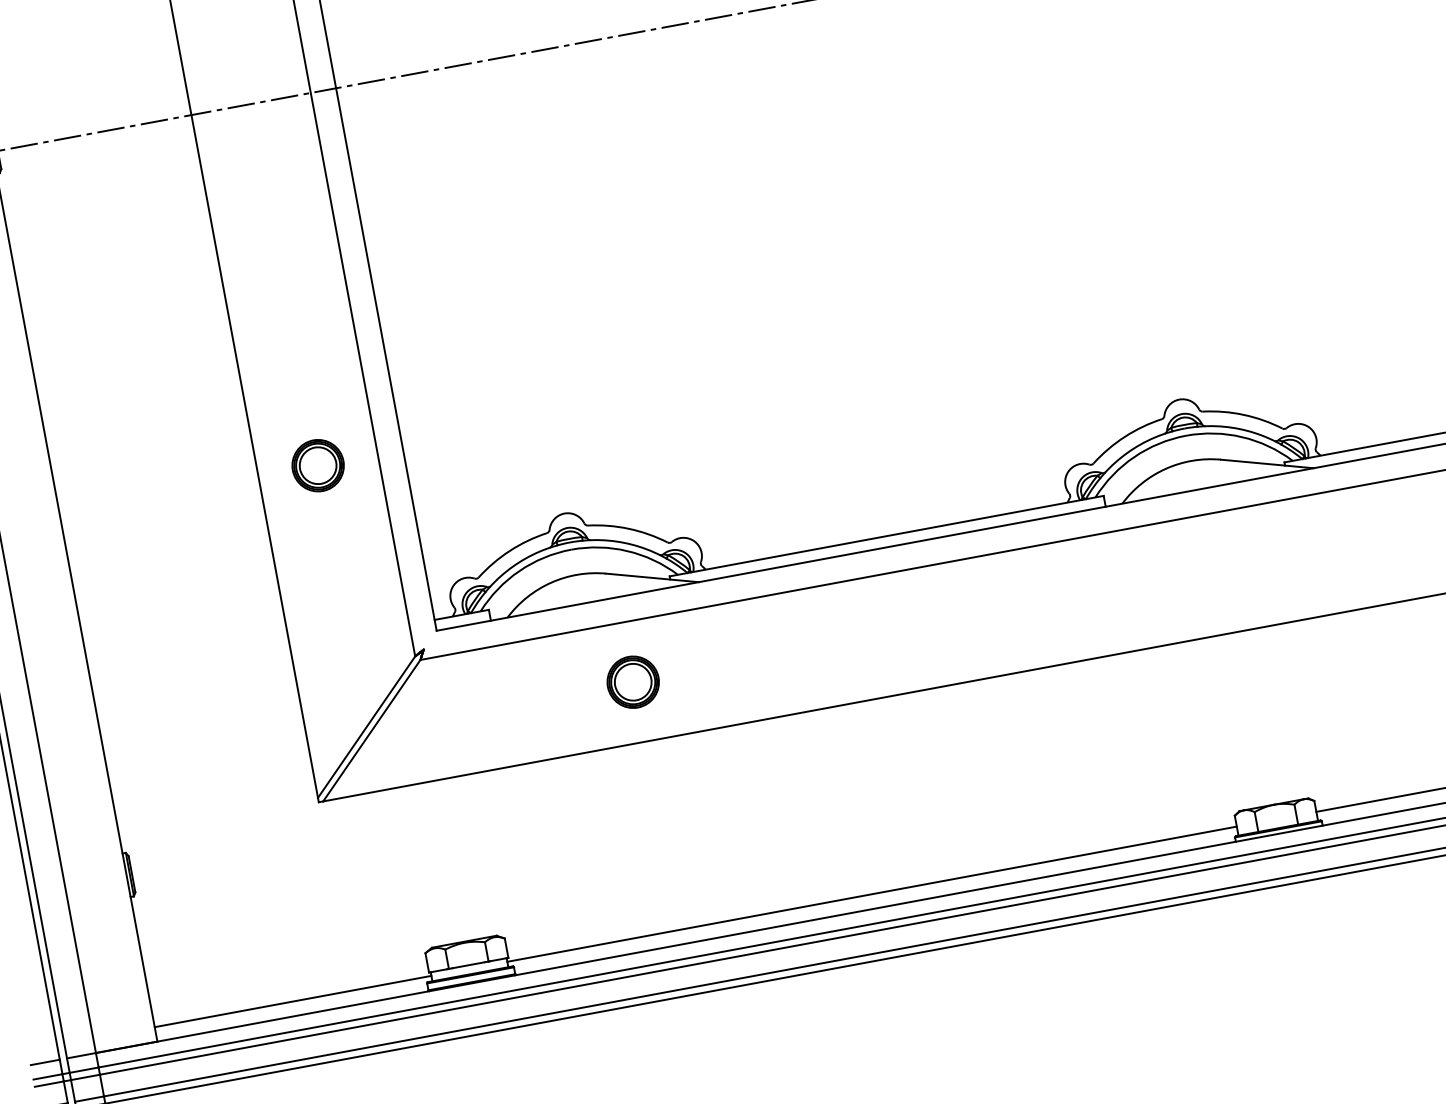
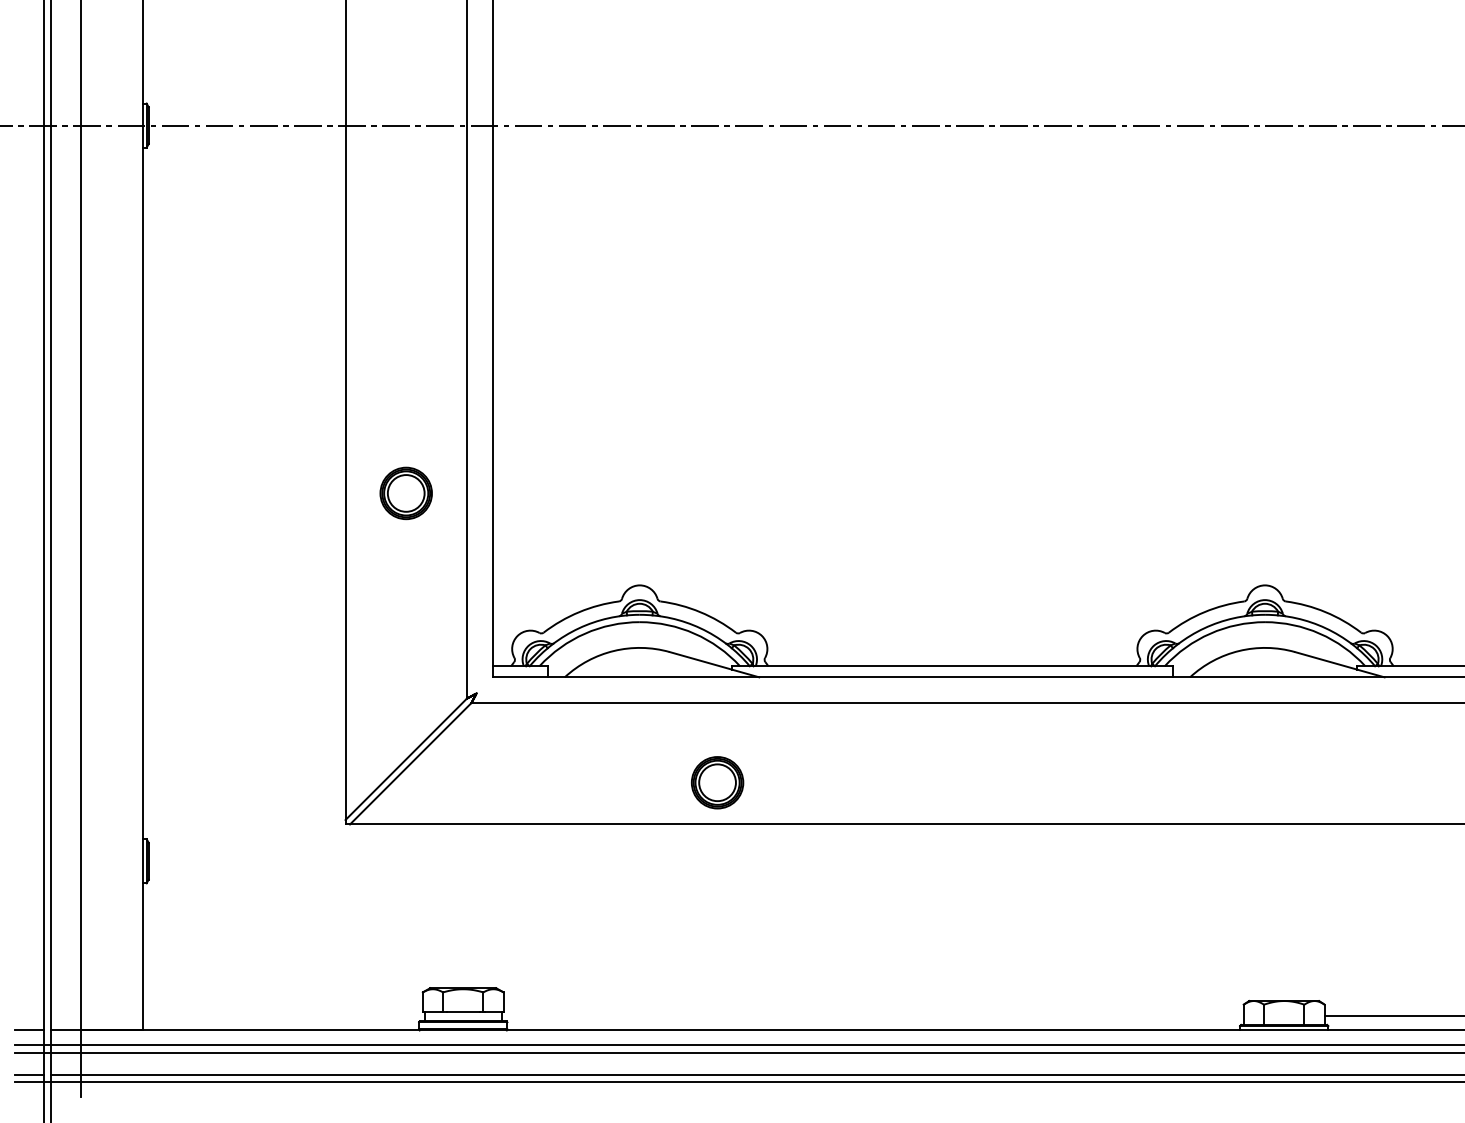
part: (633, 681) -> (717, 782), moved
line: (871, 894) -> (872, 1015), removed
line: (292, 1001) -> (283, 1015), removed

